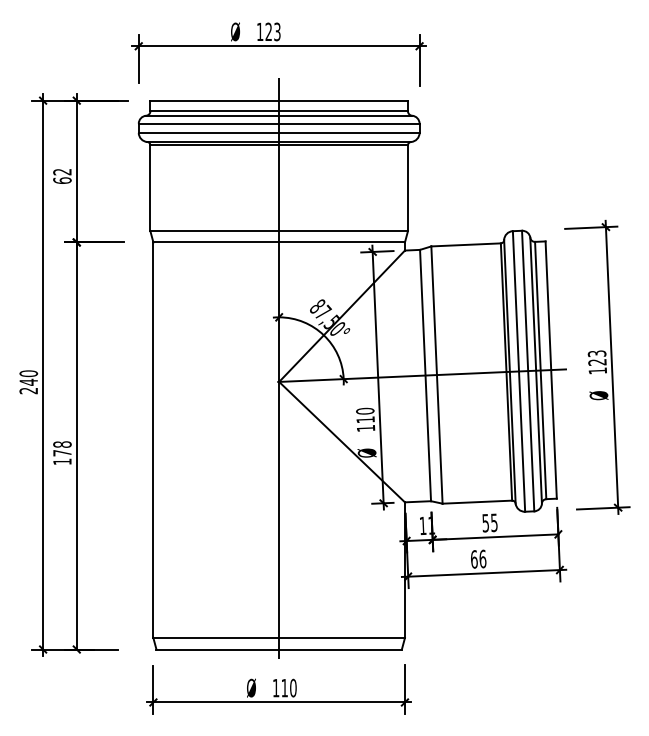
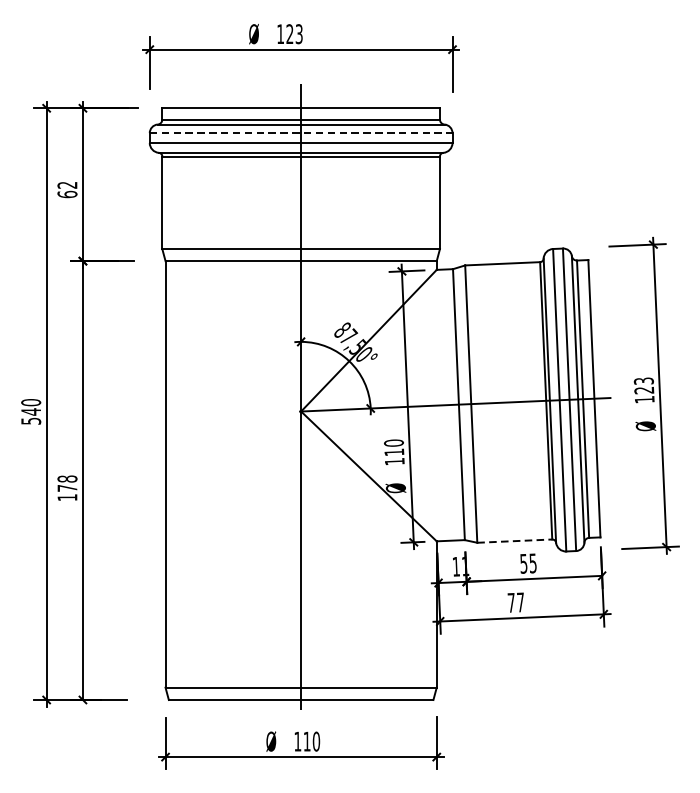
line: (279, 123) -> (301, 132), solid -> dashed
text: (28, 390) -> (30, 420), 240 -> 540
line: (477, 502) -> (514, 541), solid -> dashed
text: (478, 558) -> (516, 601), 66 -> 77

